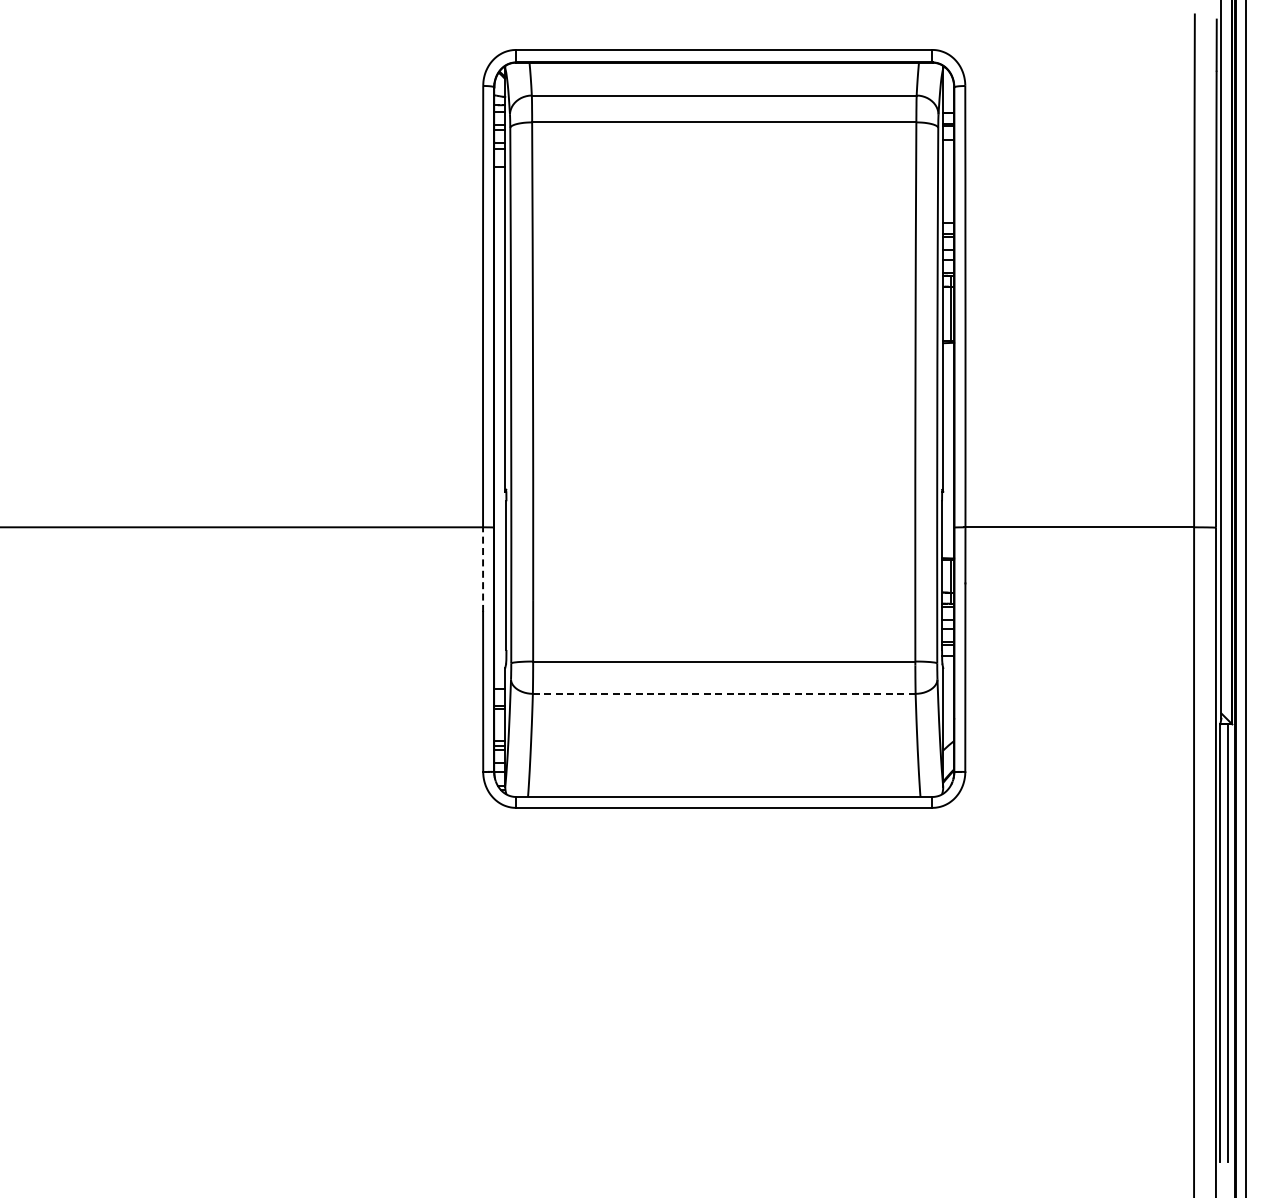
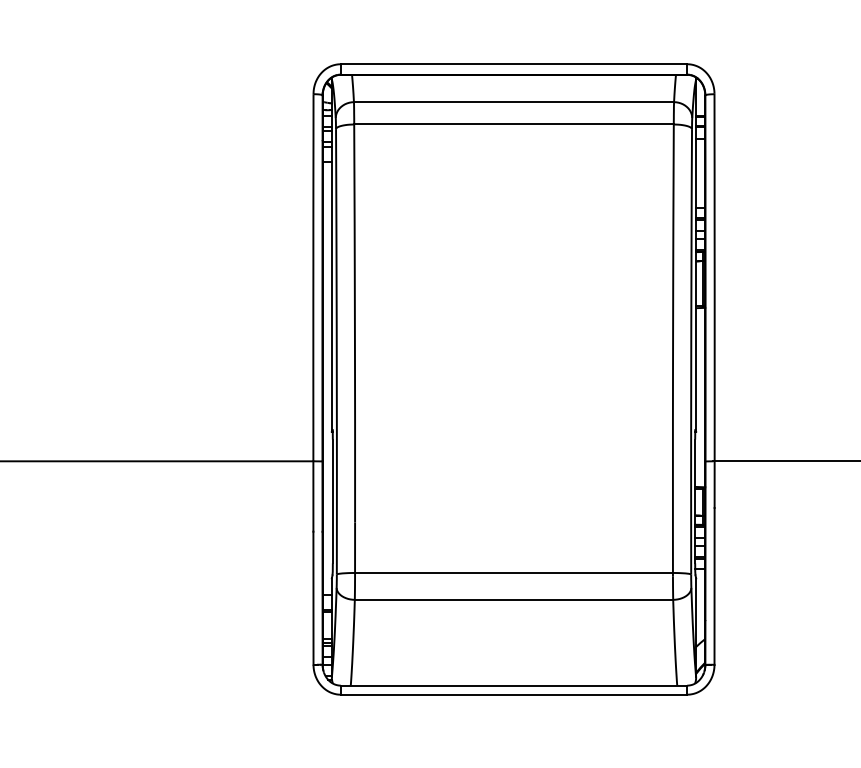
line: (483, 569) -> (313, 496), dashed -> solid
line: (723, 693) -> (513, 599), dashed -> solid

